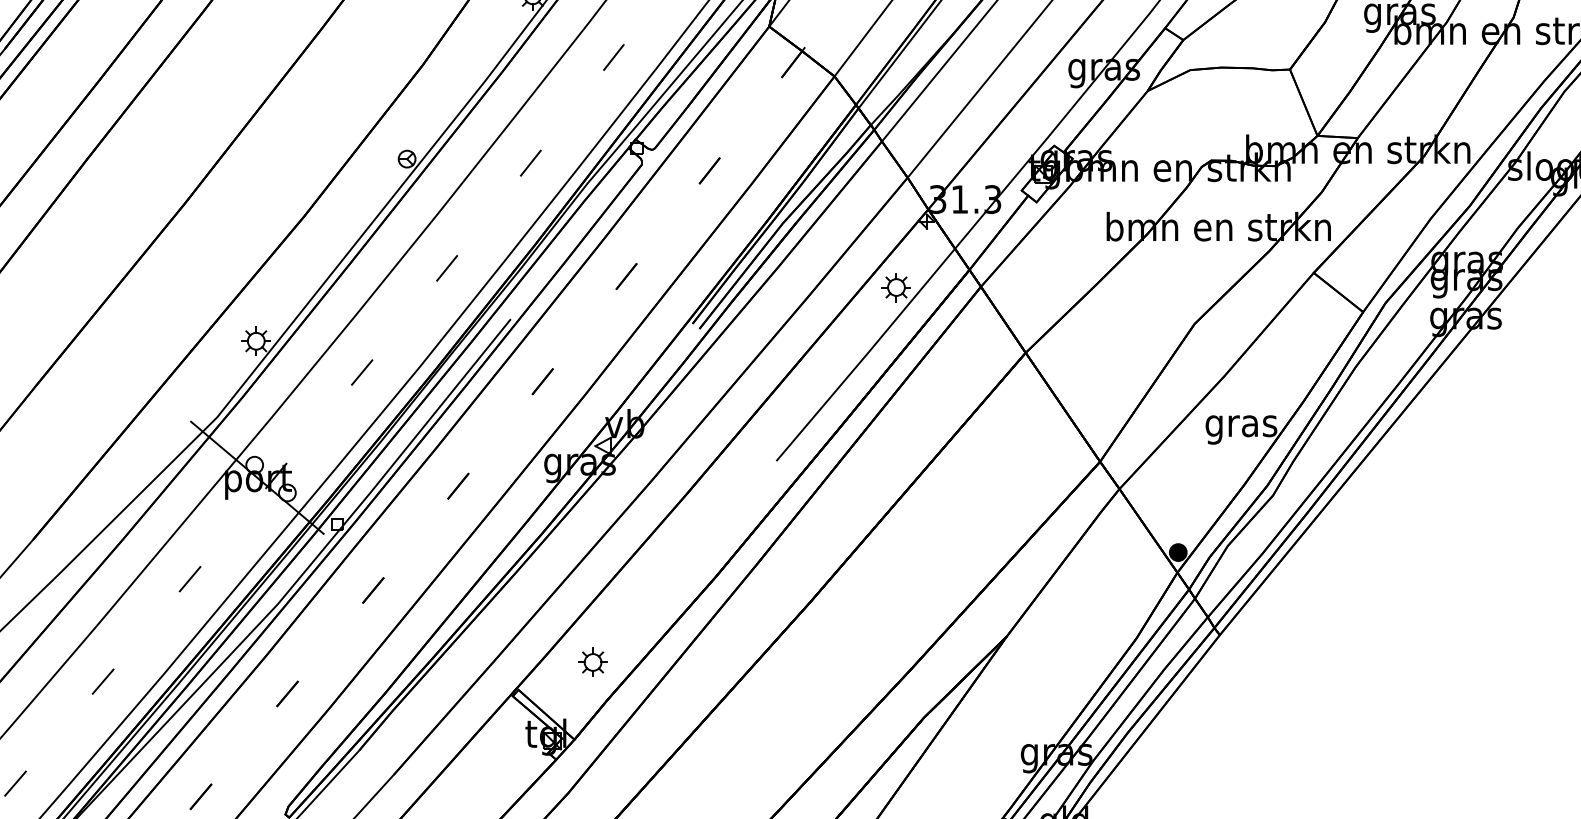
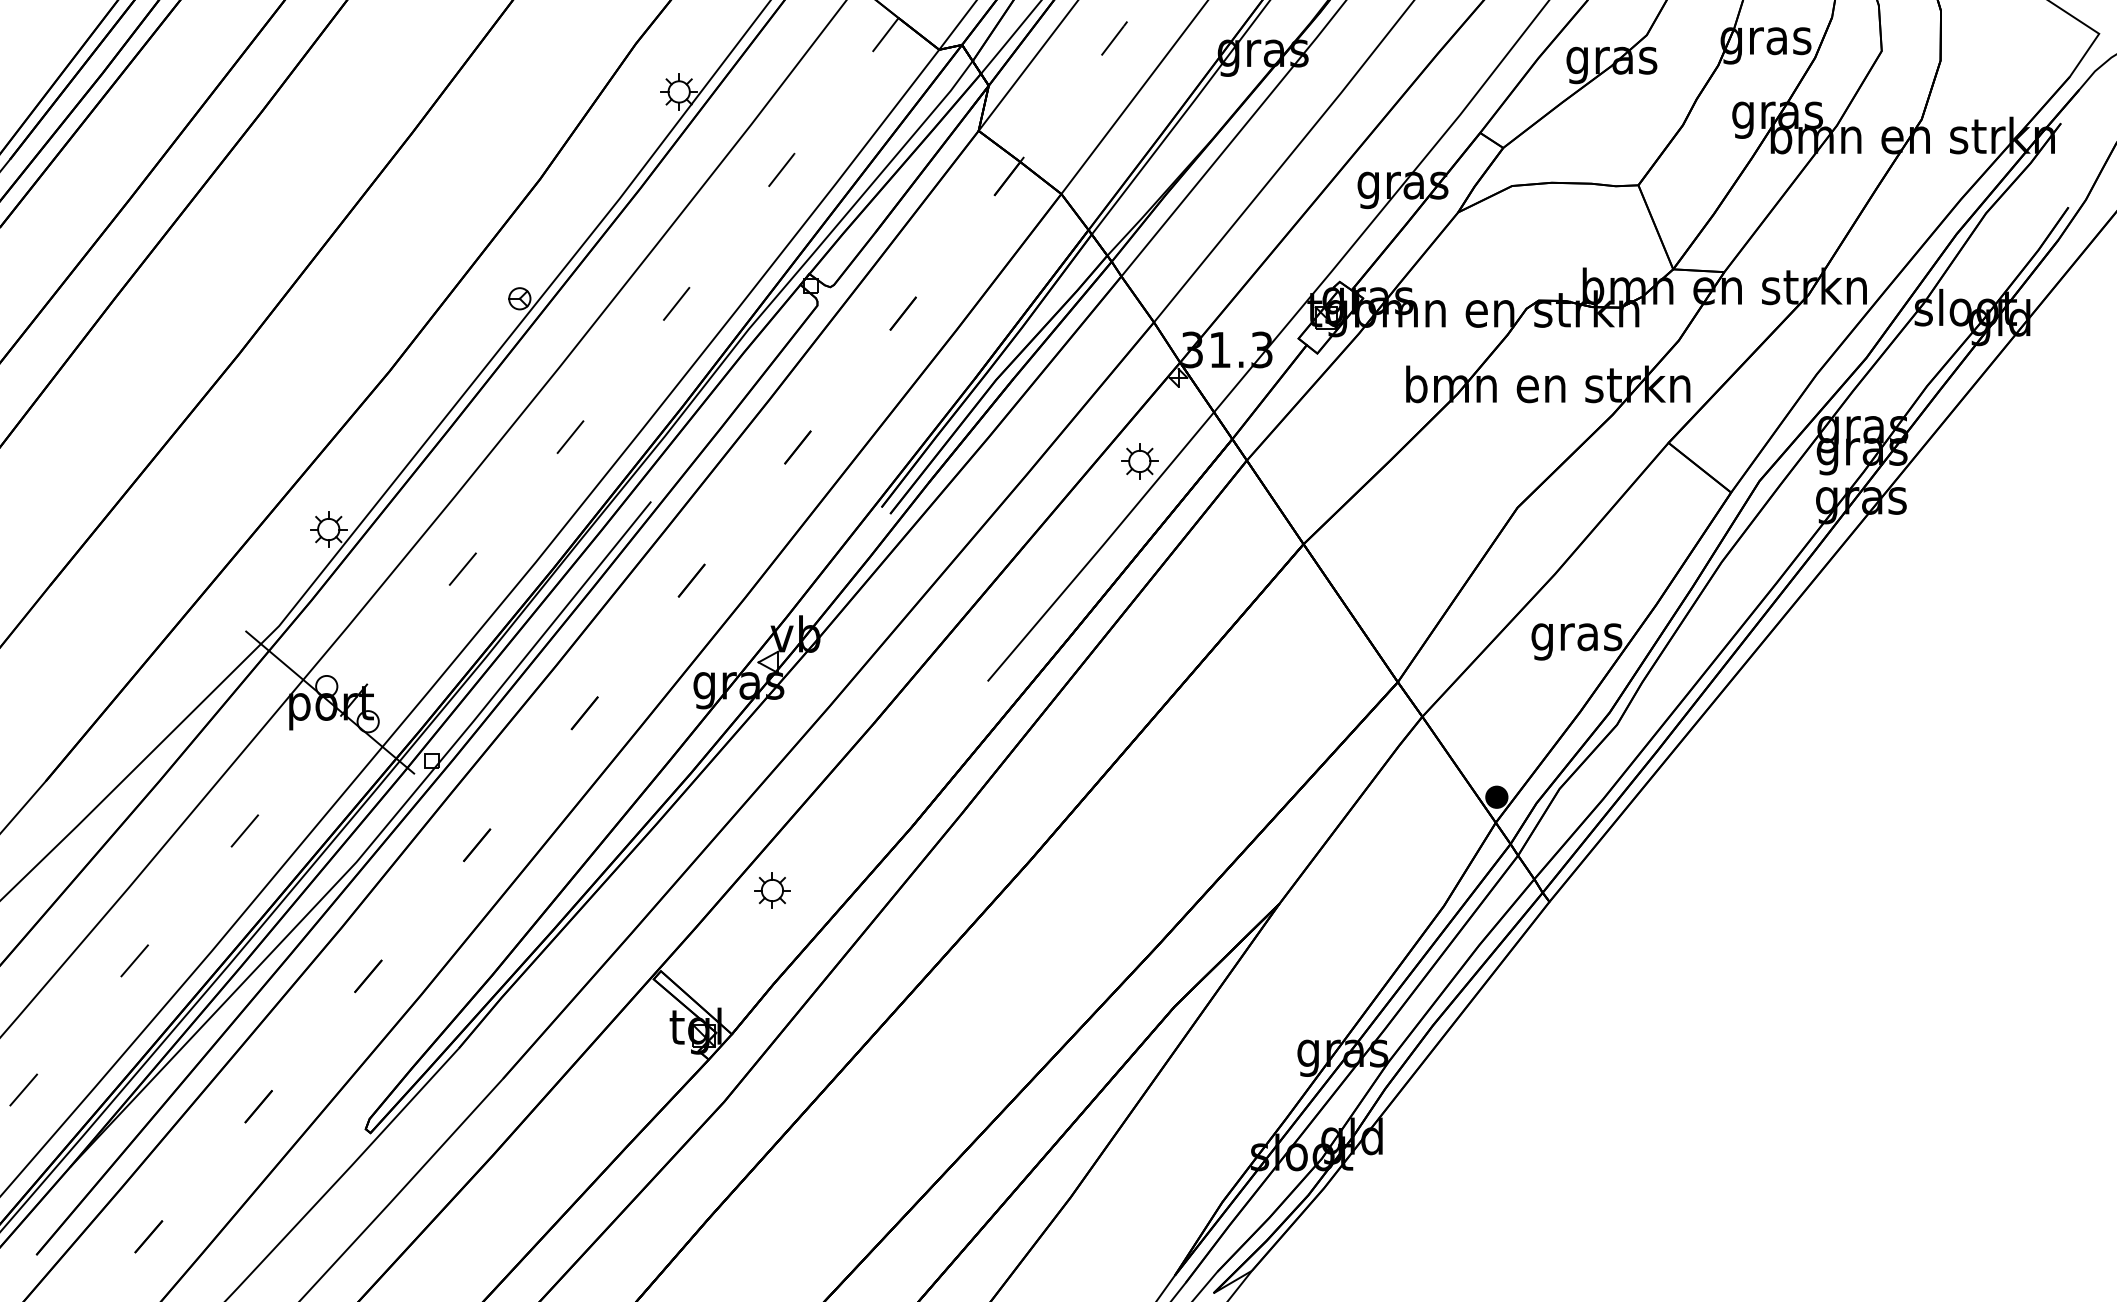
part: (593, 662) -> (772, 890), moved

